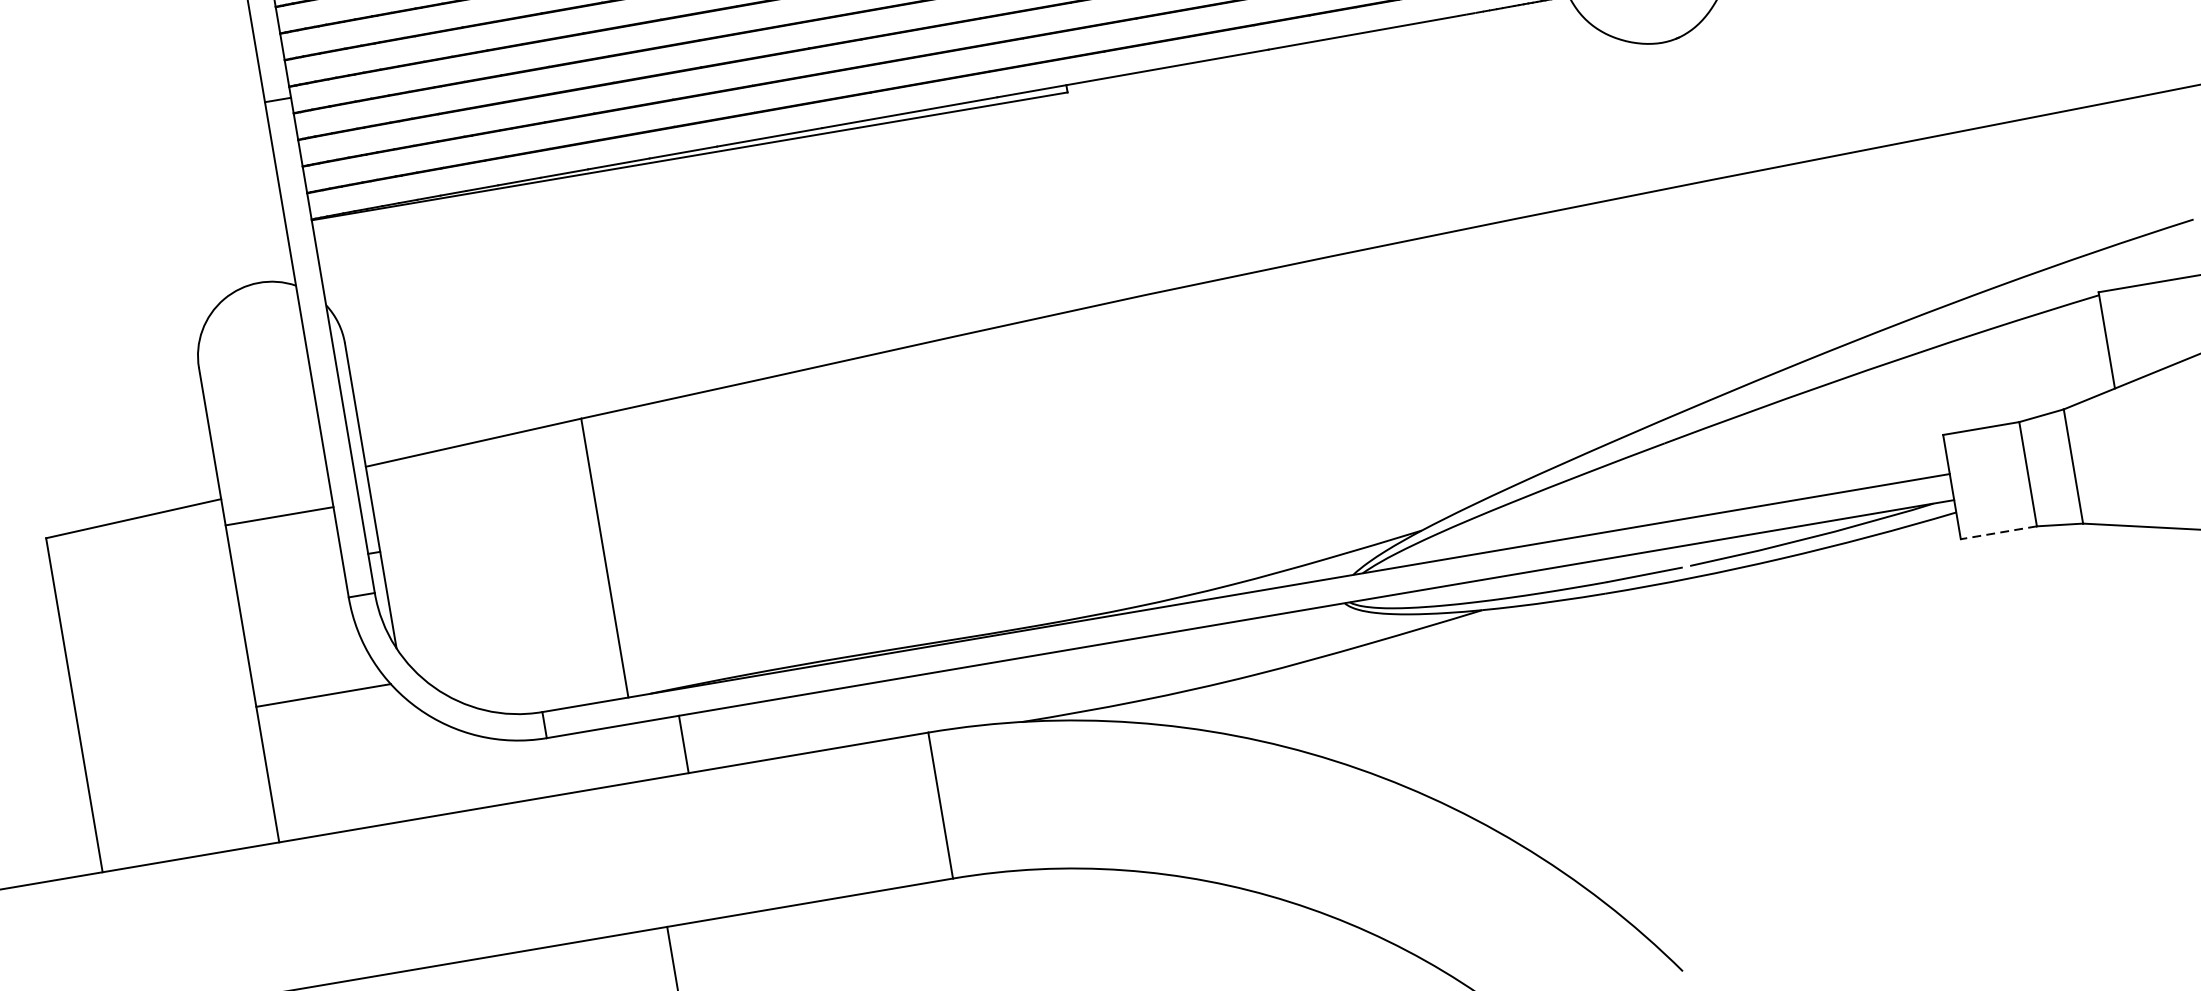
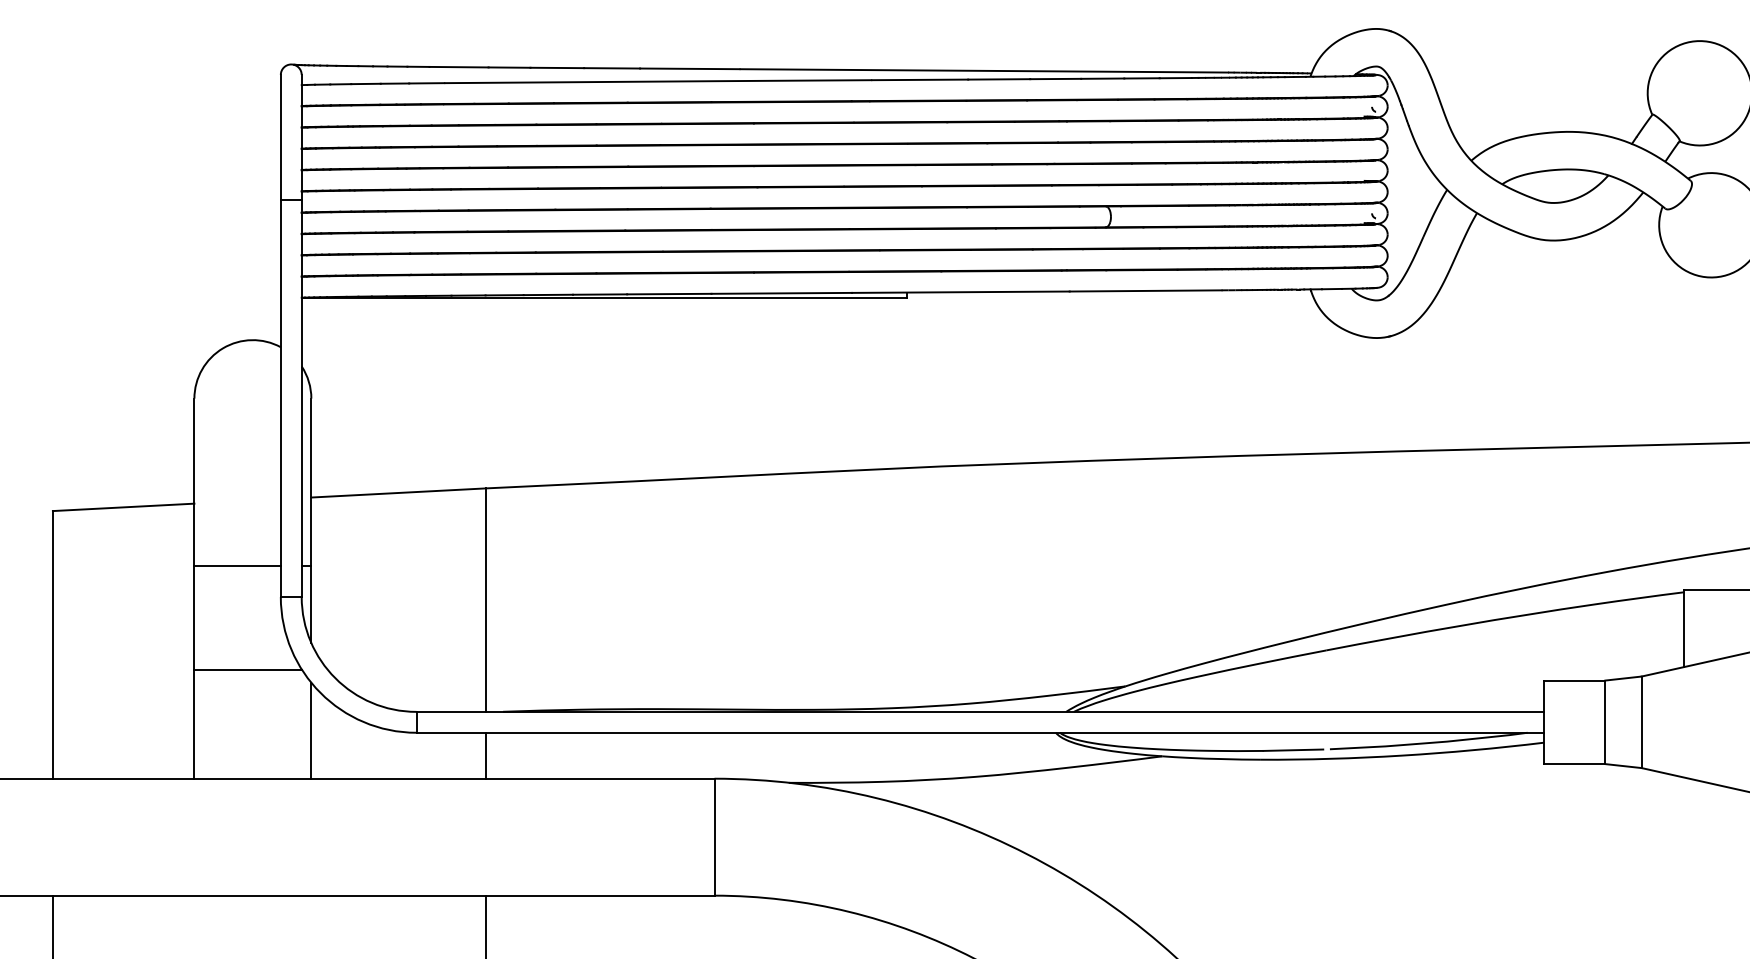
line: (279, 516) -> (237, 565), moved
line: (1998, 533) -> (1574, 764), dashed -> solid
line: (683, 744) -> (485, 755), moved
line: (415, 757) -> (311, 730), added

